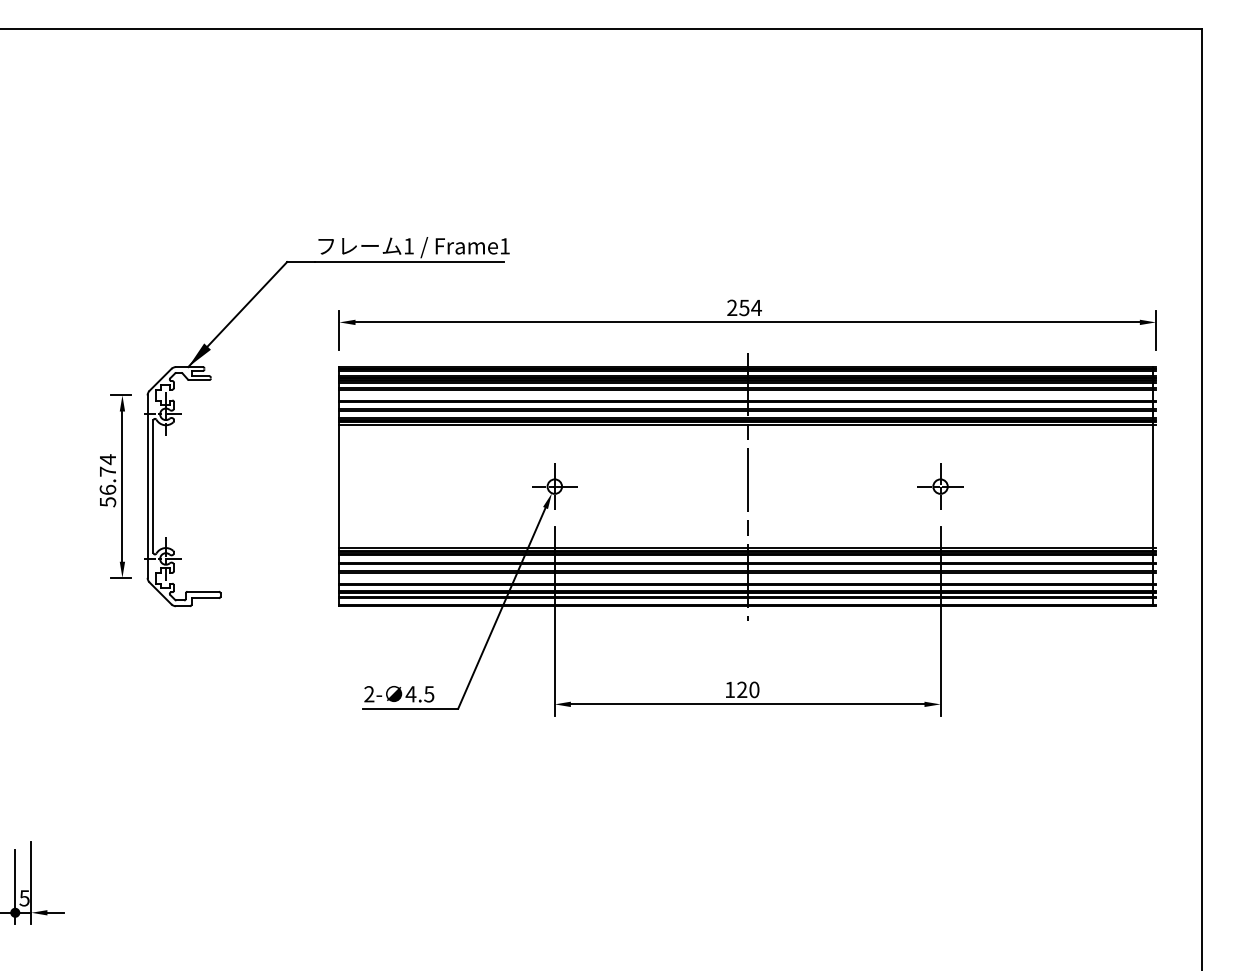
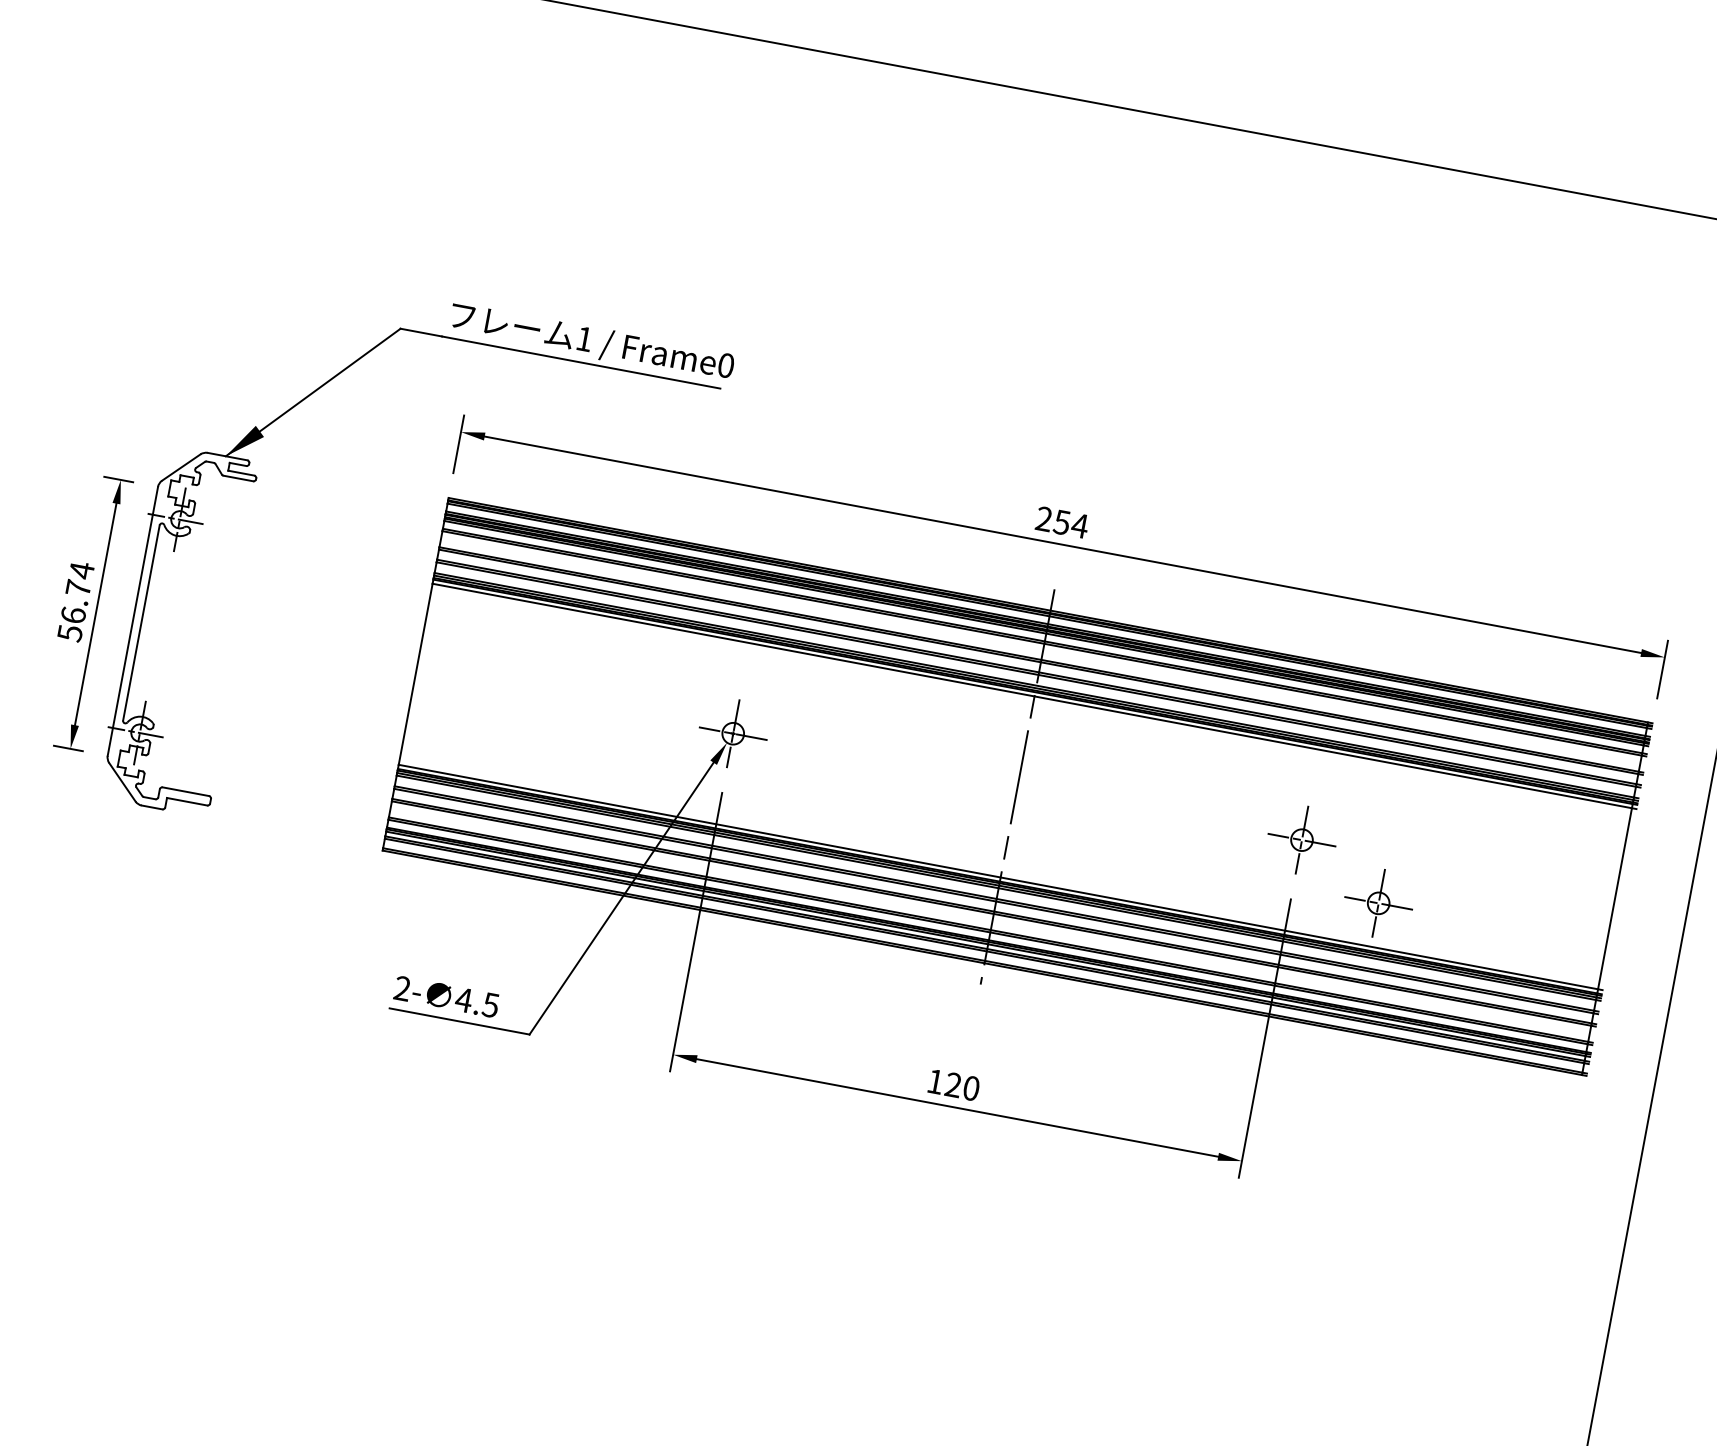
text: (504, 246) -> (725, 365), Frame1 -> Frame0
part: (998, 518) -> (1378, 903), added

